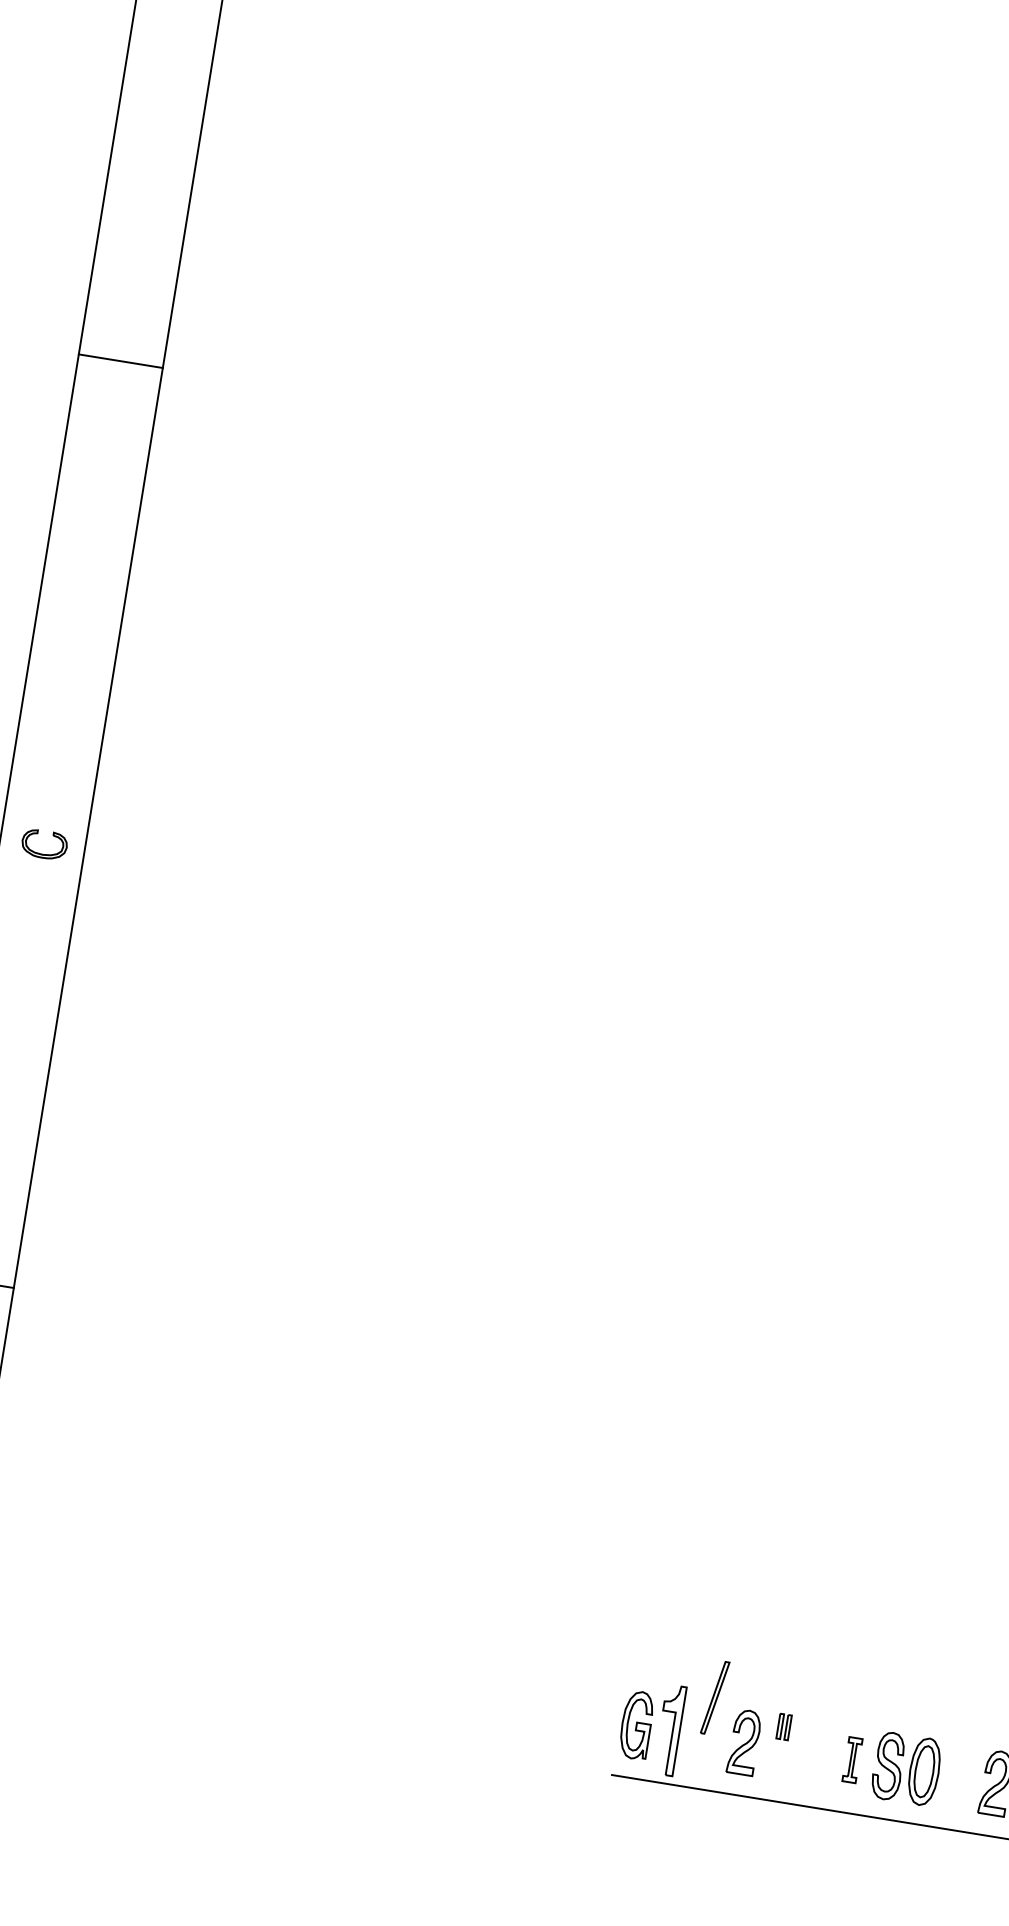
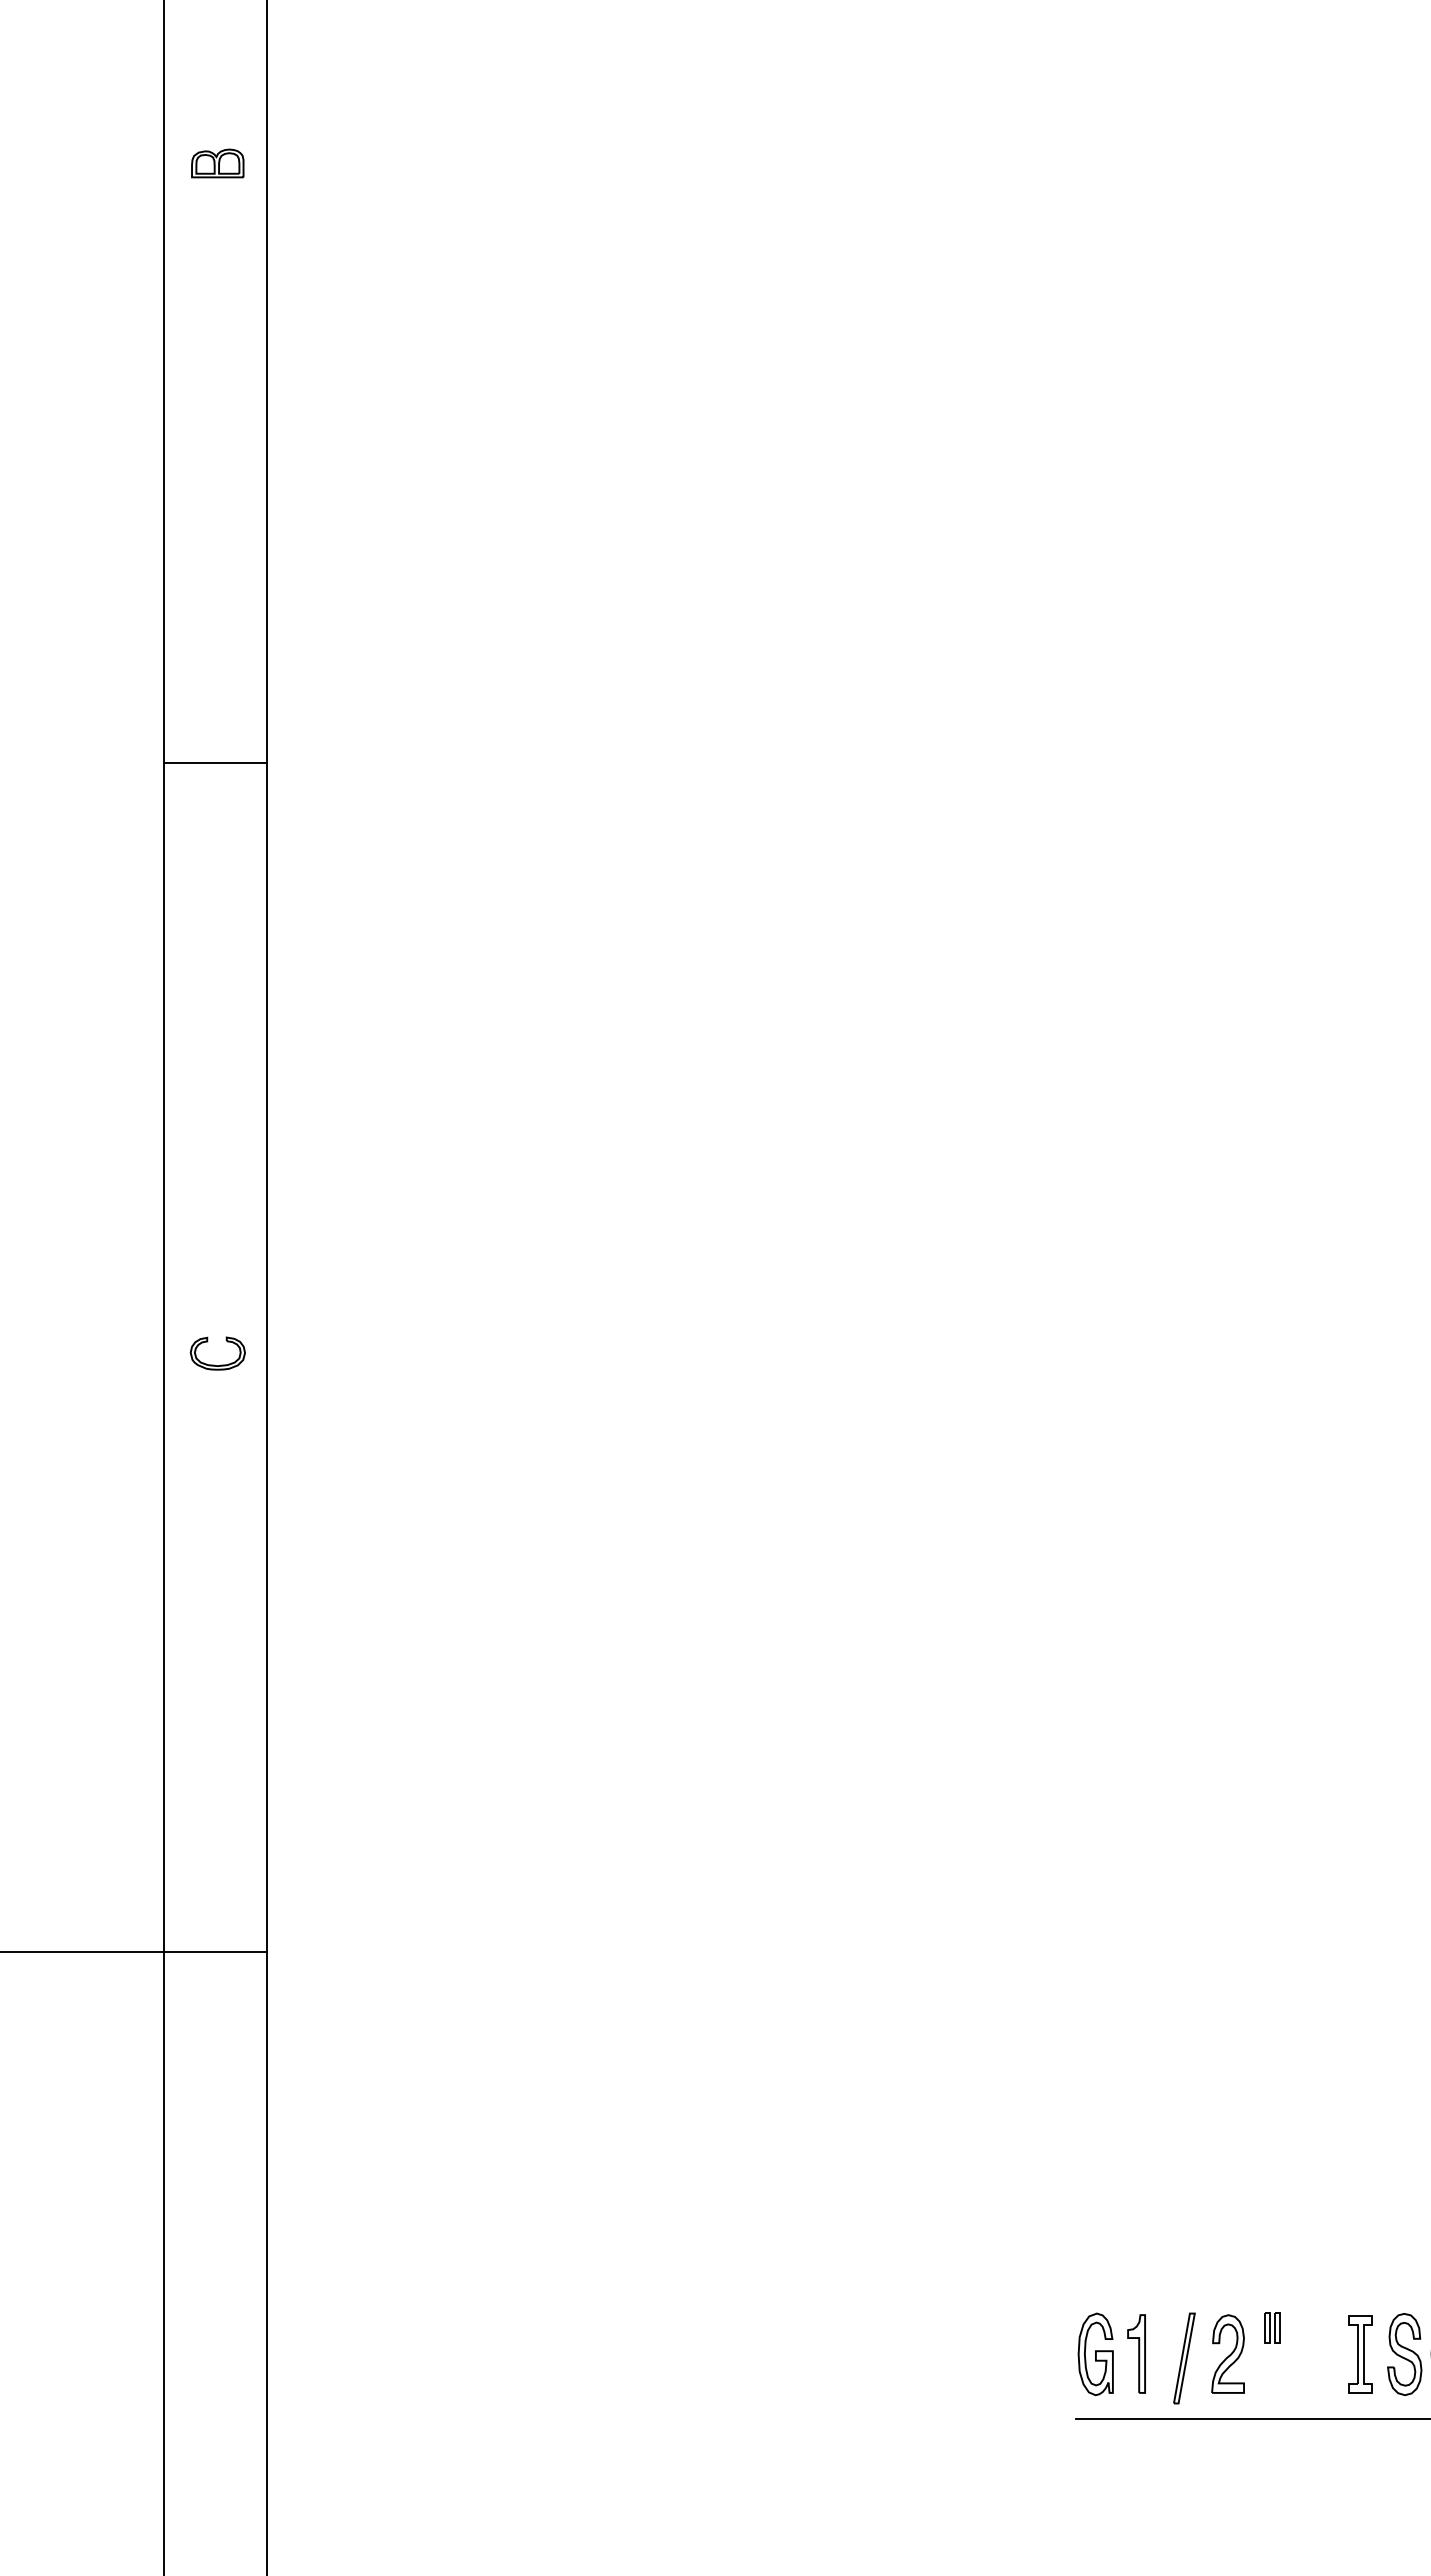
line: (120, 361) -> (214, 763), moved
part: (40, 853) -> (214, 1364), moved
part: (715, 1697) -> (1184, 2358), moved
part: (669, 1729) -> (1136, 2353), size x0.71
part: (852, 1760) -> (1360, 2354), size x1.43

